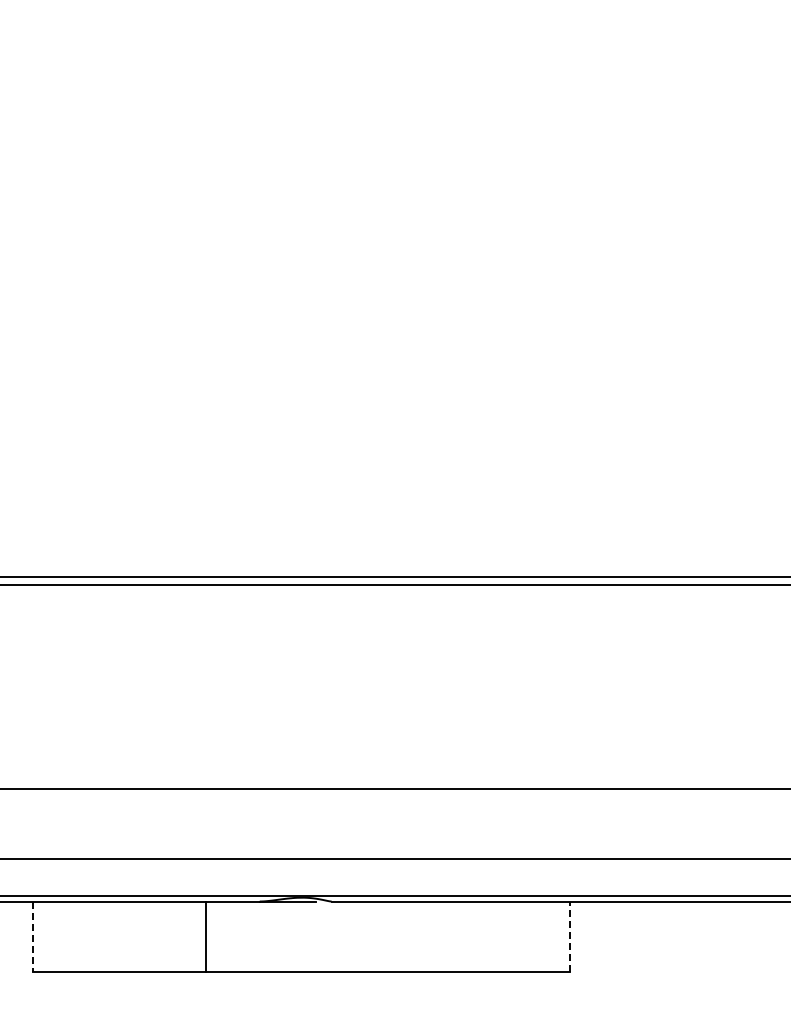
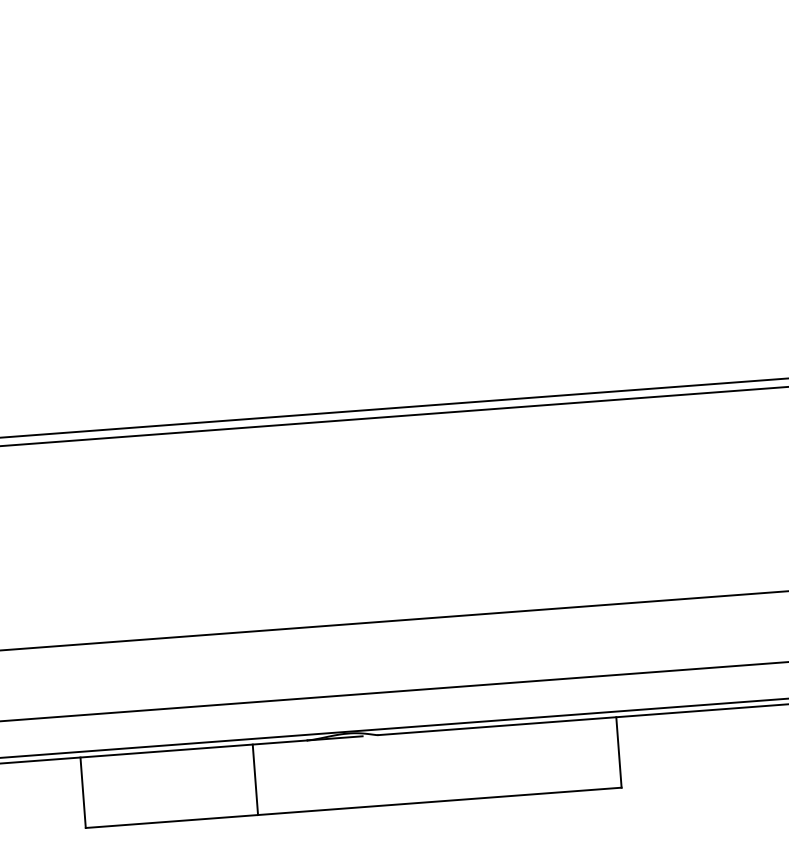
line: (570, 936) -> (619, 752), dashed -> solid
line: (32, 937) -> (82, 793), dashed -> solid

